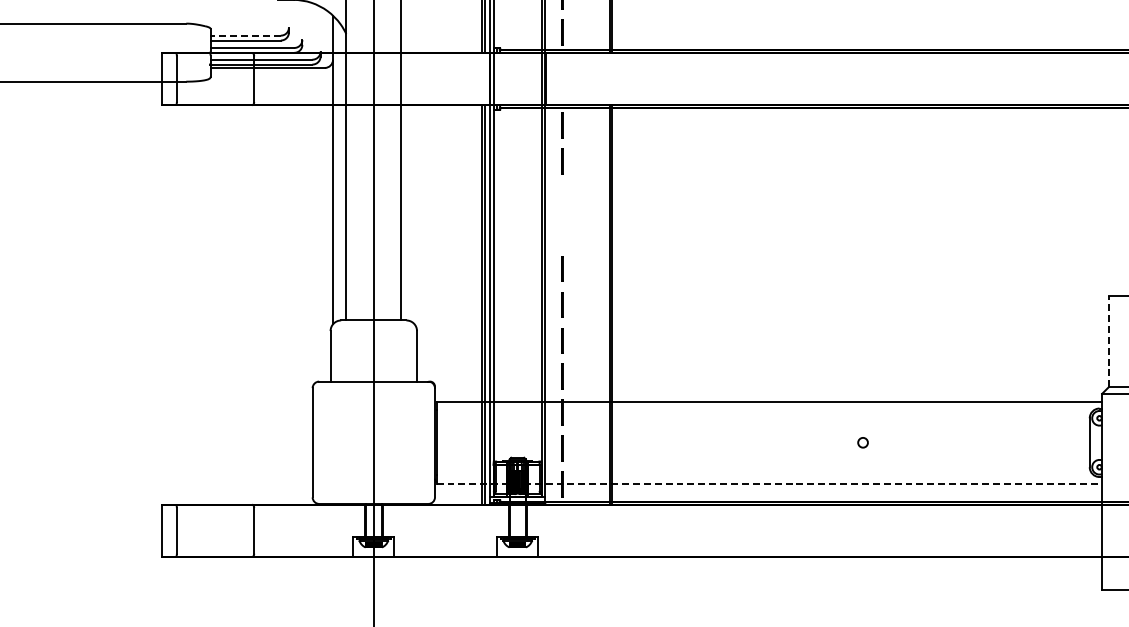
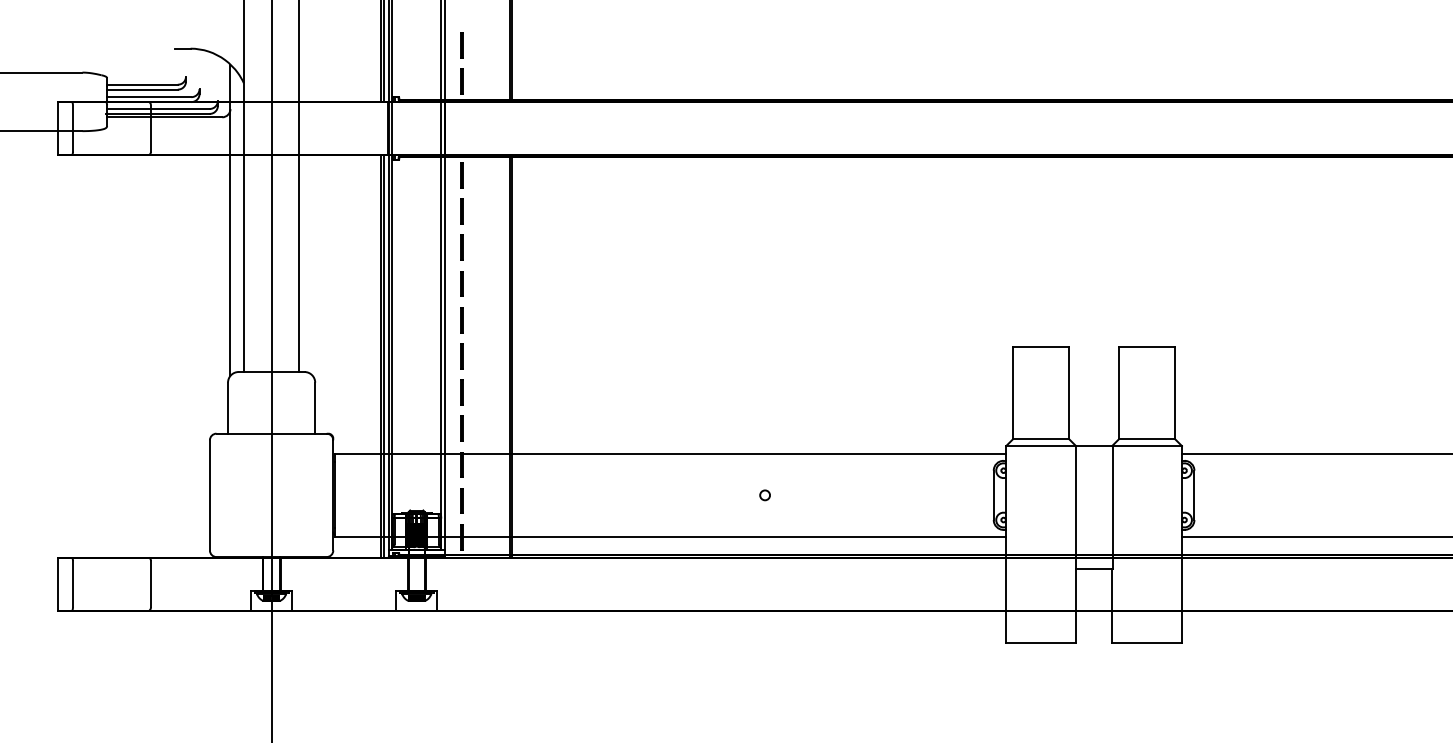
line: (244, 35) -> (141, 84), dashed -> solid
line: (562, 197) -> (461, 247), added
line: (562, 232) -> (461, 283), added
line: (1108, 340) -> (1012, 392), dashed -> solid
line: (769, 483) -> (670, 536), dashed -> solid

